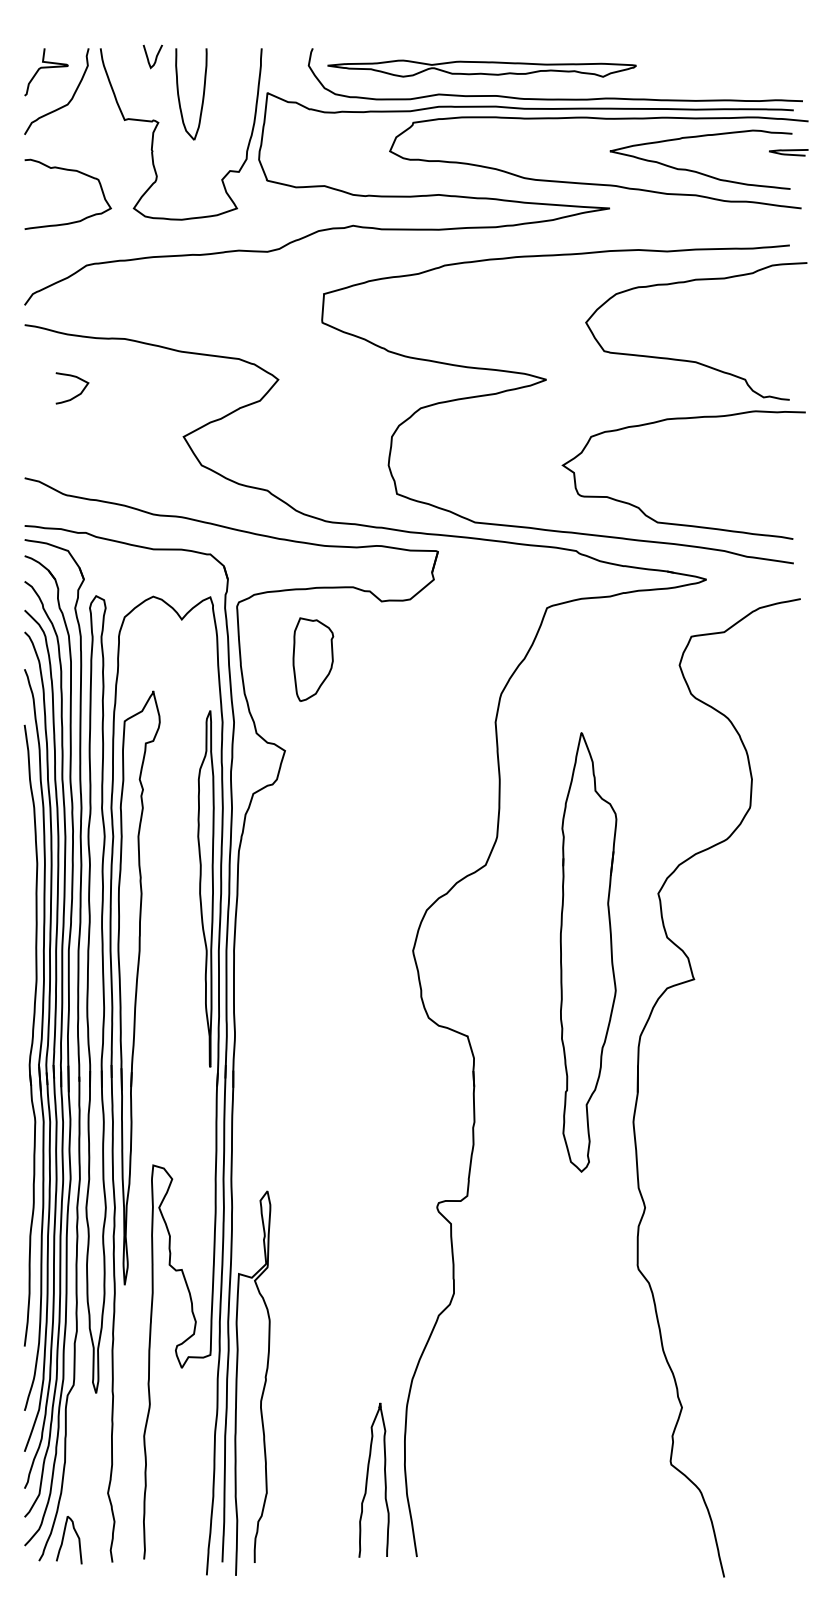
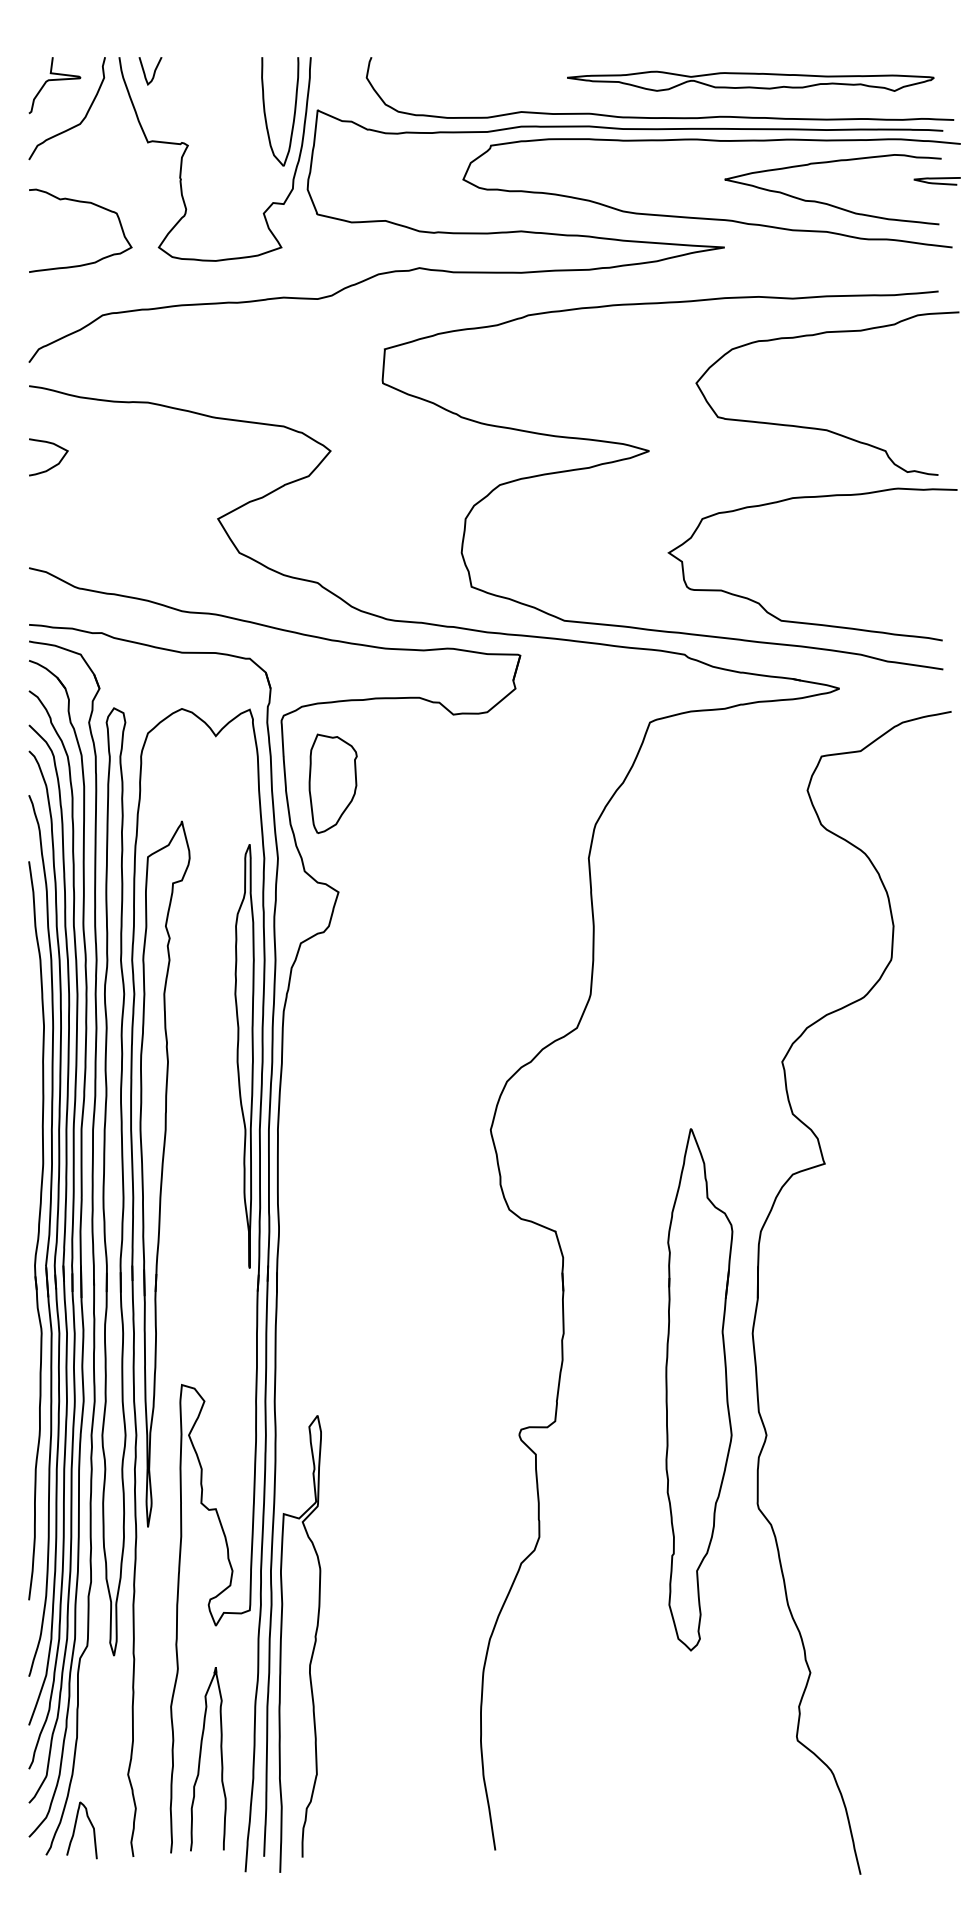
curve: (155, 57) -> (153, 72), moved
part: (481, 67) -> (750, 80), moved
part: (202, 96) -> (293, 114), moved
curve: (76, 395) -> (53, 465), moved
part: (312, 659) -> (332, 783), moved
part: (588, 952) -> (699, 1389), moved
curve: (367, 1480) -> (200, 1759), moved

